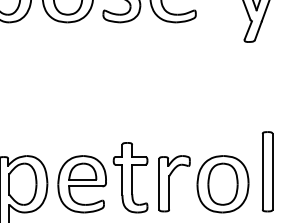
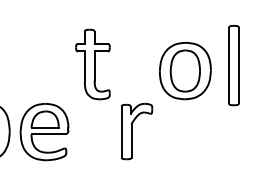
part: (267, 171) -> (233, 65), moved
part: (130, 177) -> (92, 64), moved
part: (222, 184) -> (184, 71), moved

